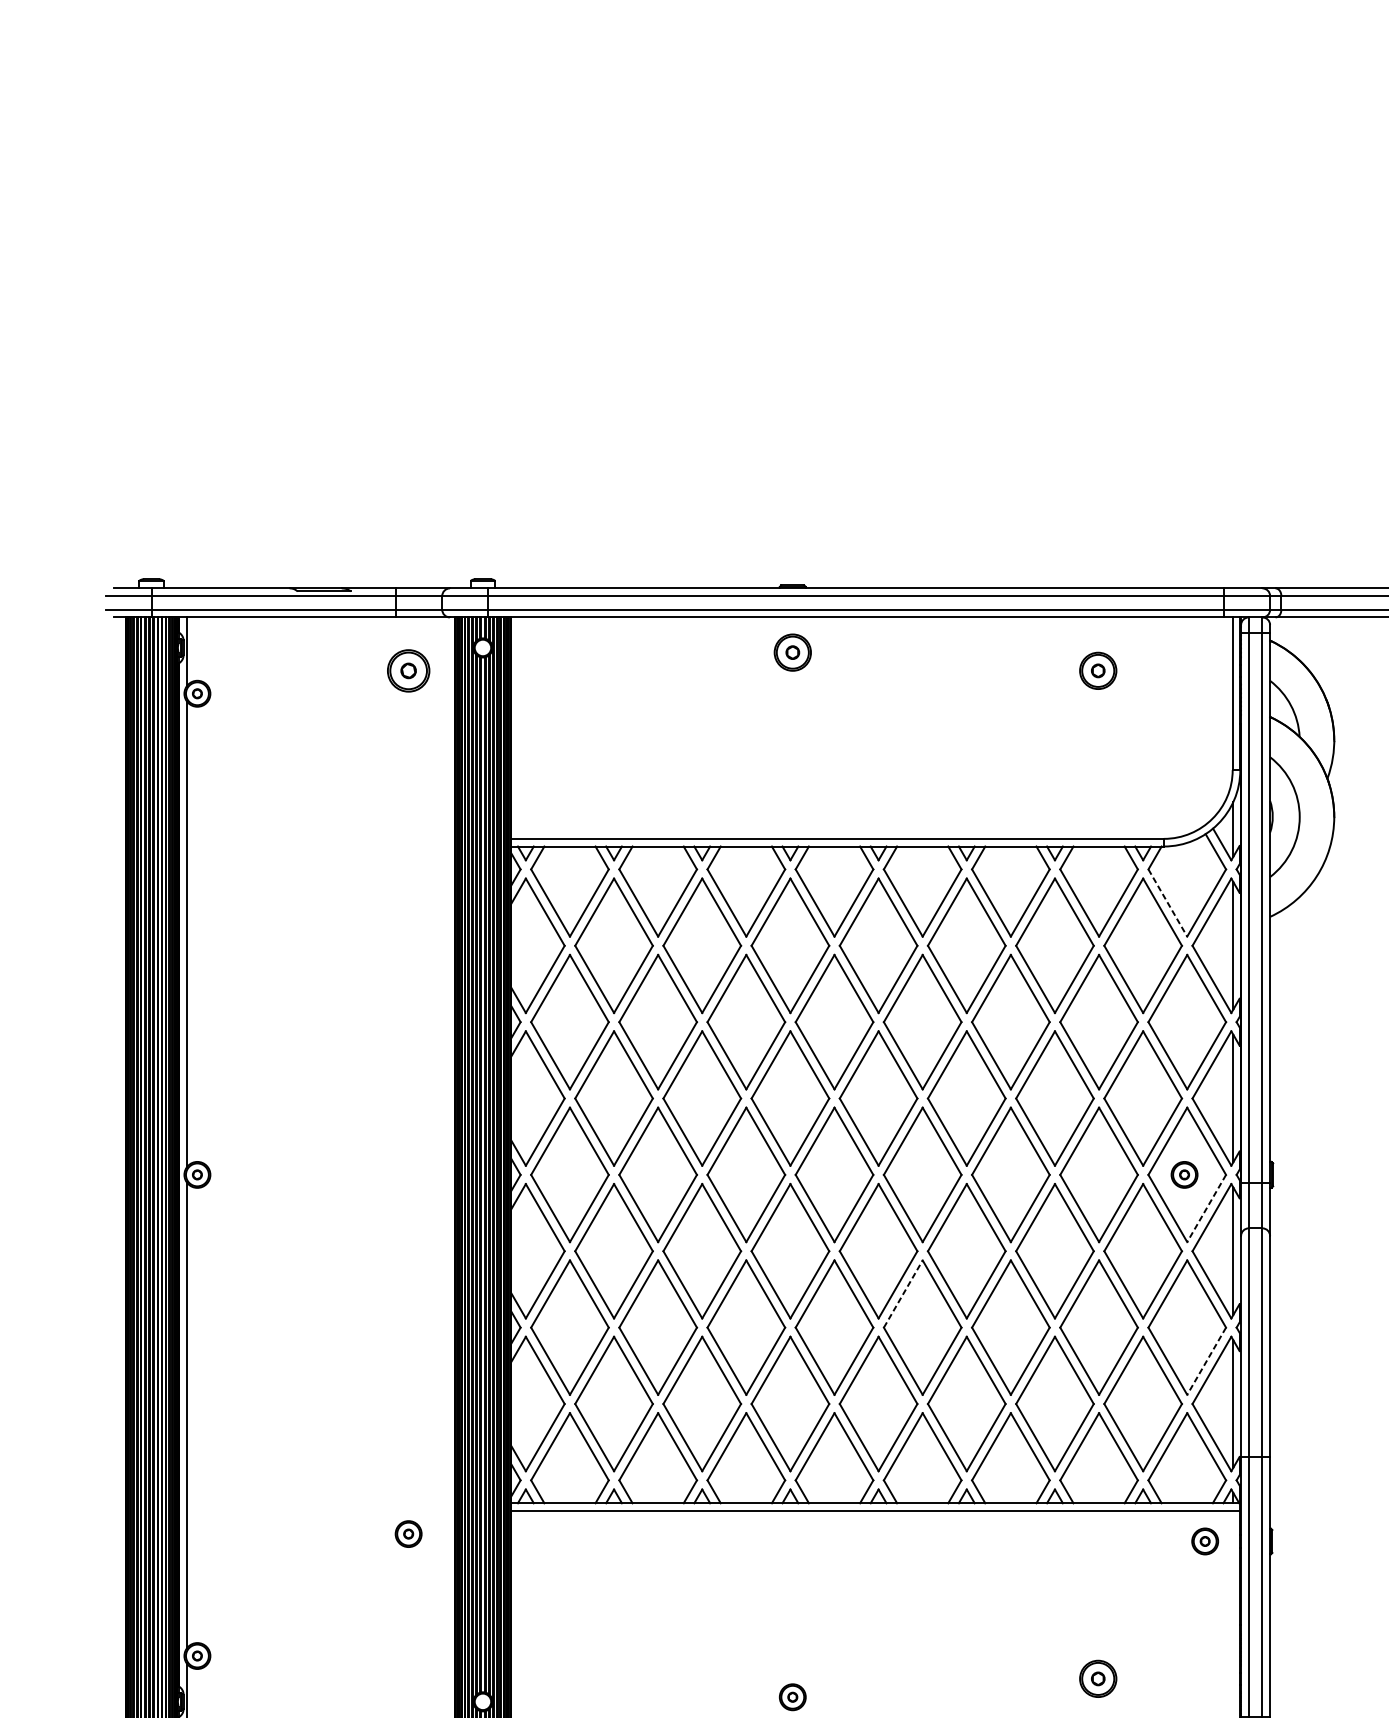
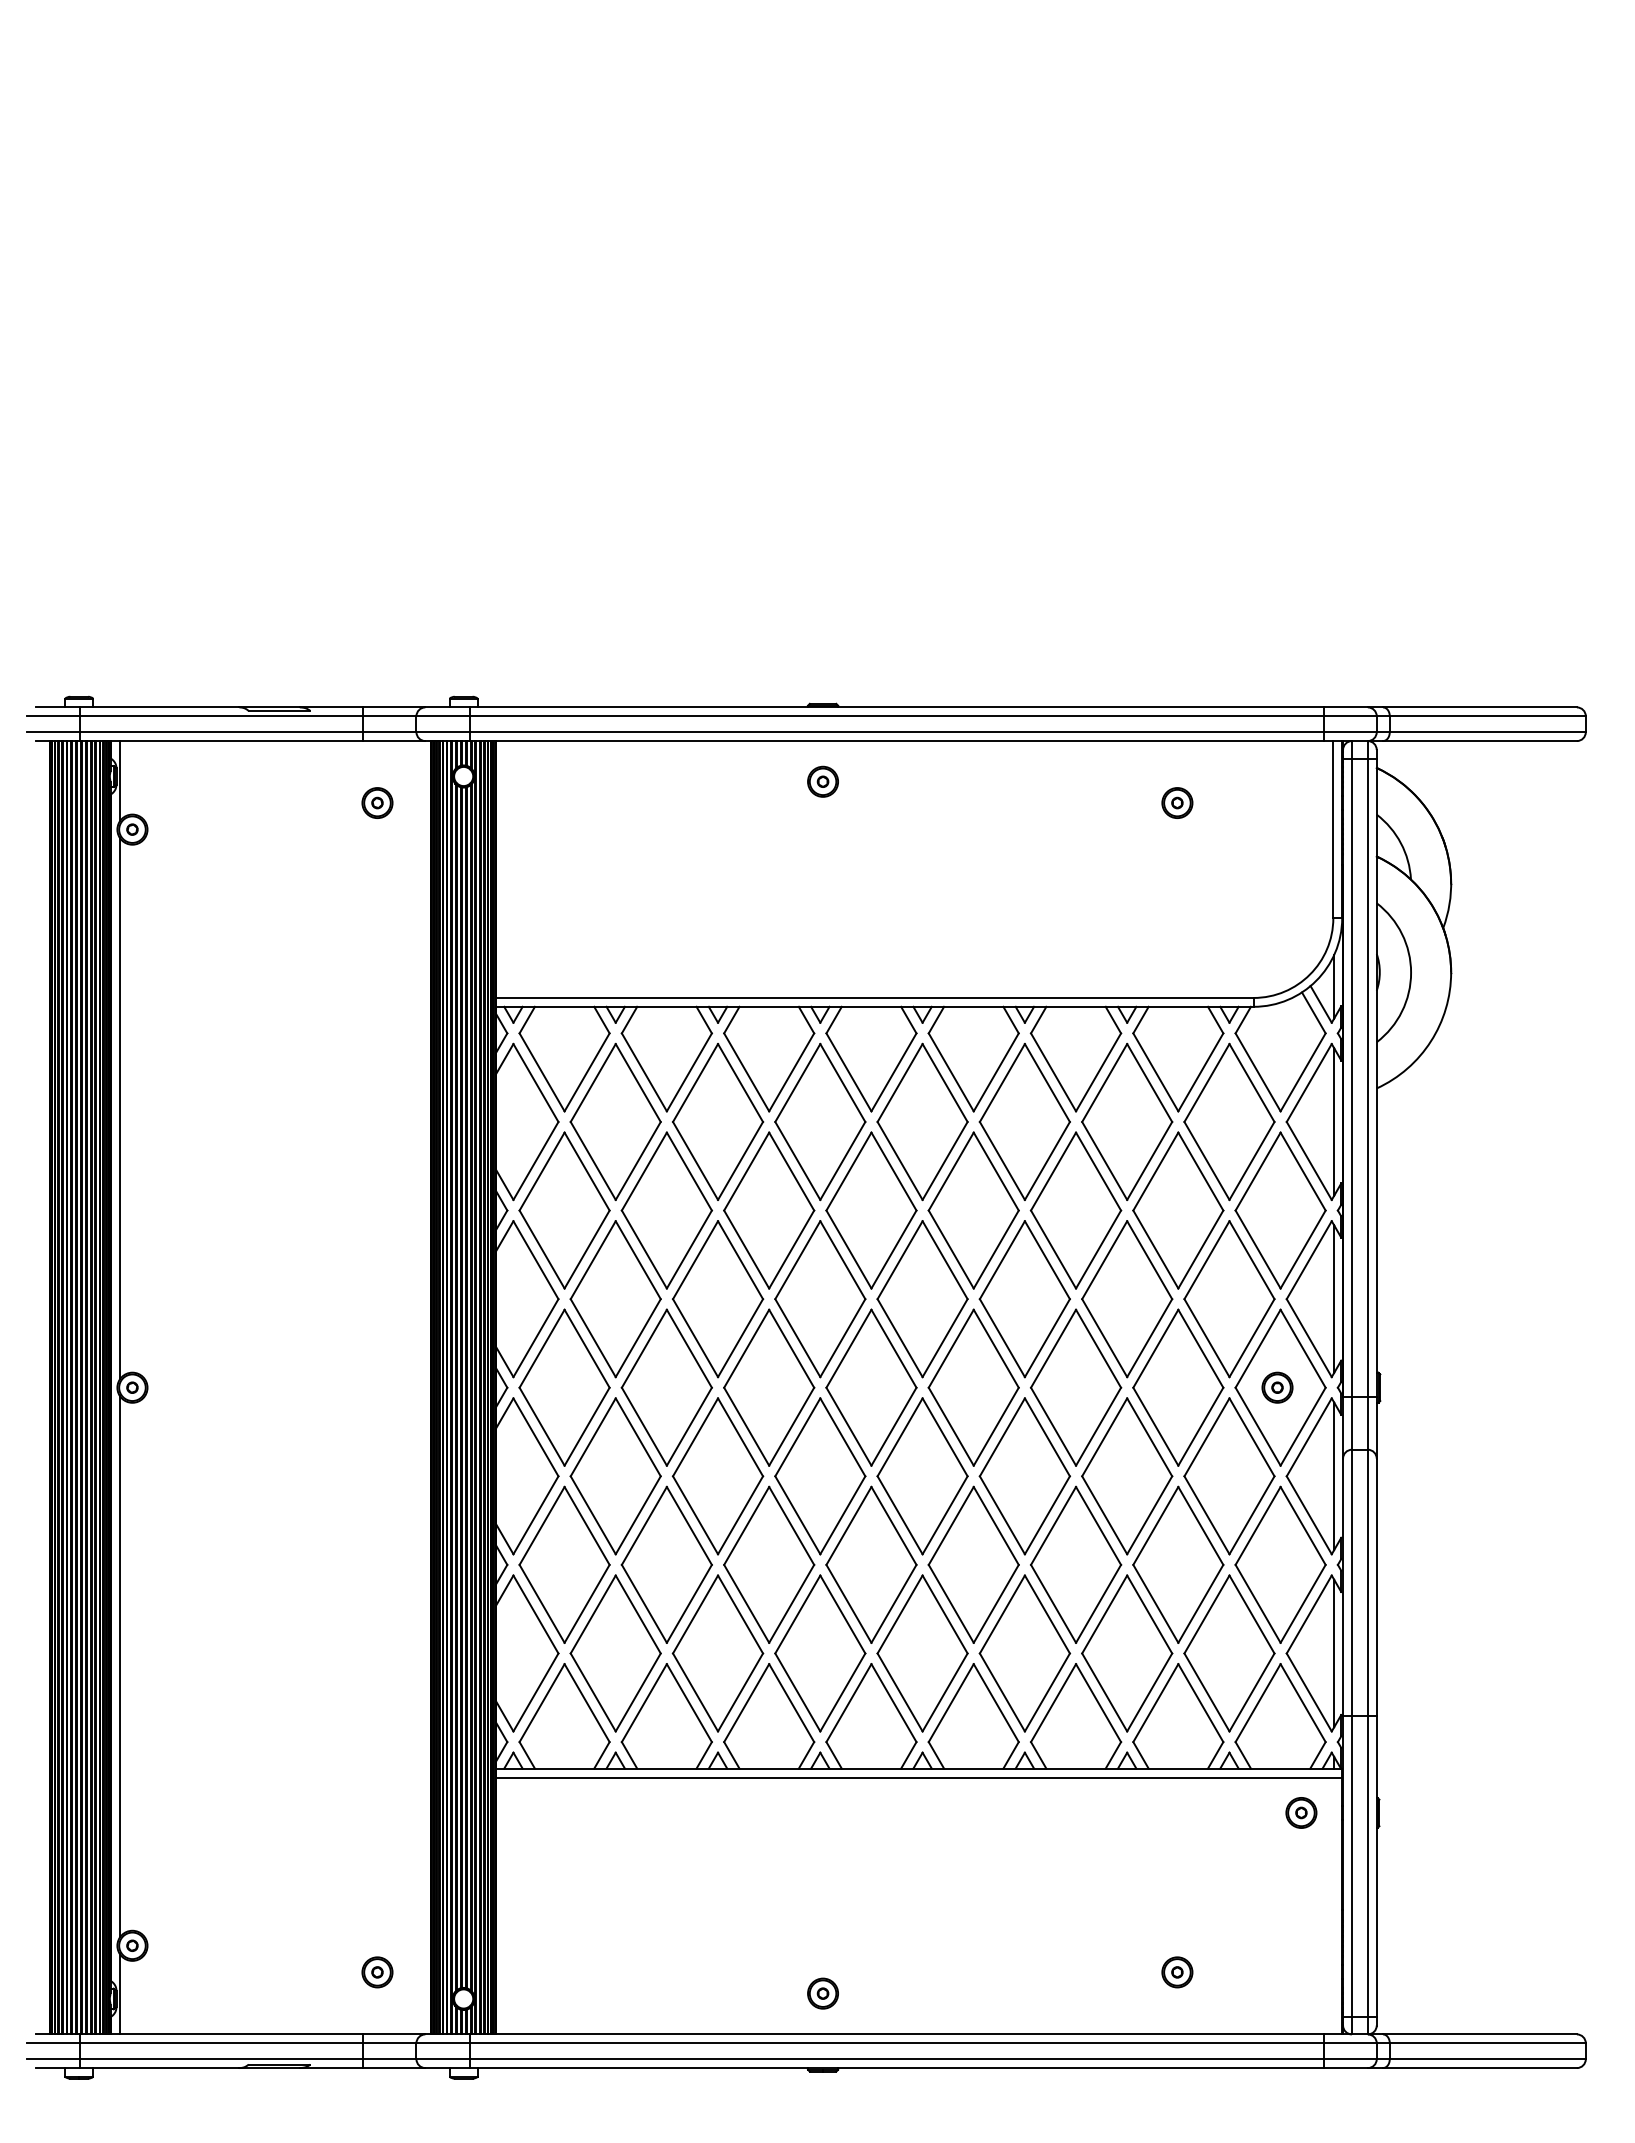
part: (792, 652) -> (822, 781), size x0.71
part: (408, 670) -> (377, 802), size x0.62
part: (1098, 670) -> (1177, 802), size x0.71
line: (1168, 903) -> (1258, 1072), dashed -> solid
line: (1206, 1209) -> (1302, 1427), dashed -> solid
line: (903, 1293) -> (951, 1525), dashed -> solid
line: (1206, 1361) -> (1302, 1604), dashed -> solid
part: (408, 1534) -> (377, 1972), moved
part: (1098, 1679) -> (1177, 1972), size x0.71

